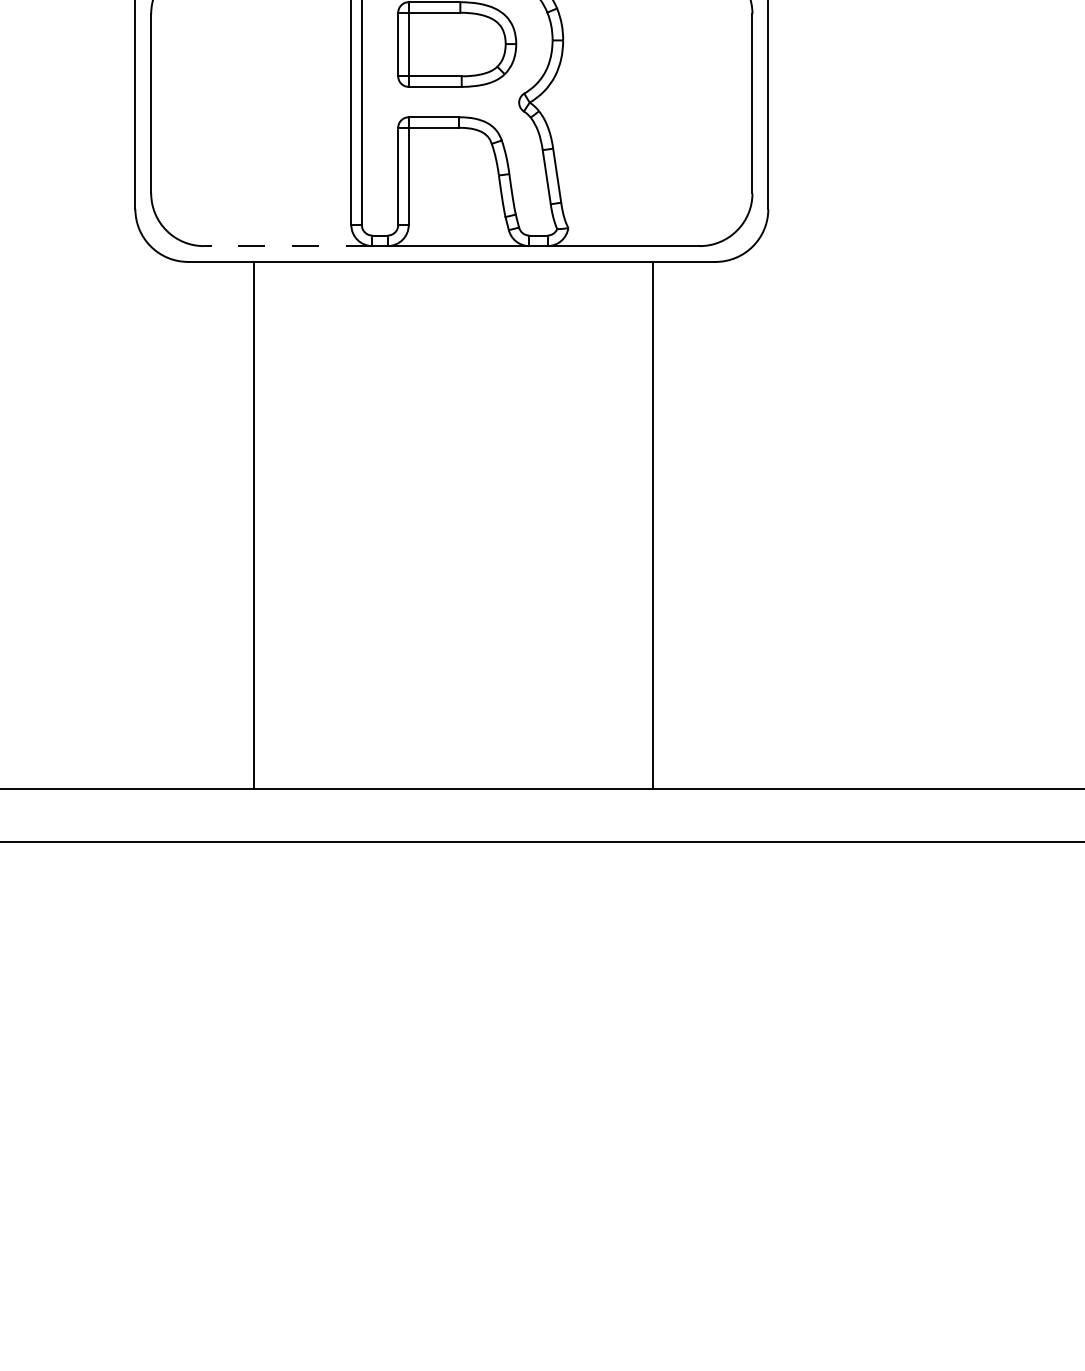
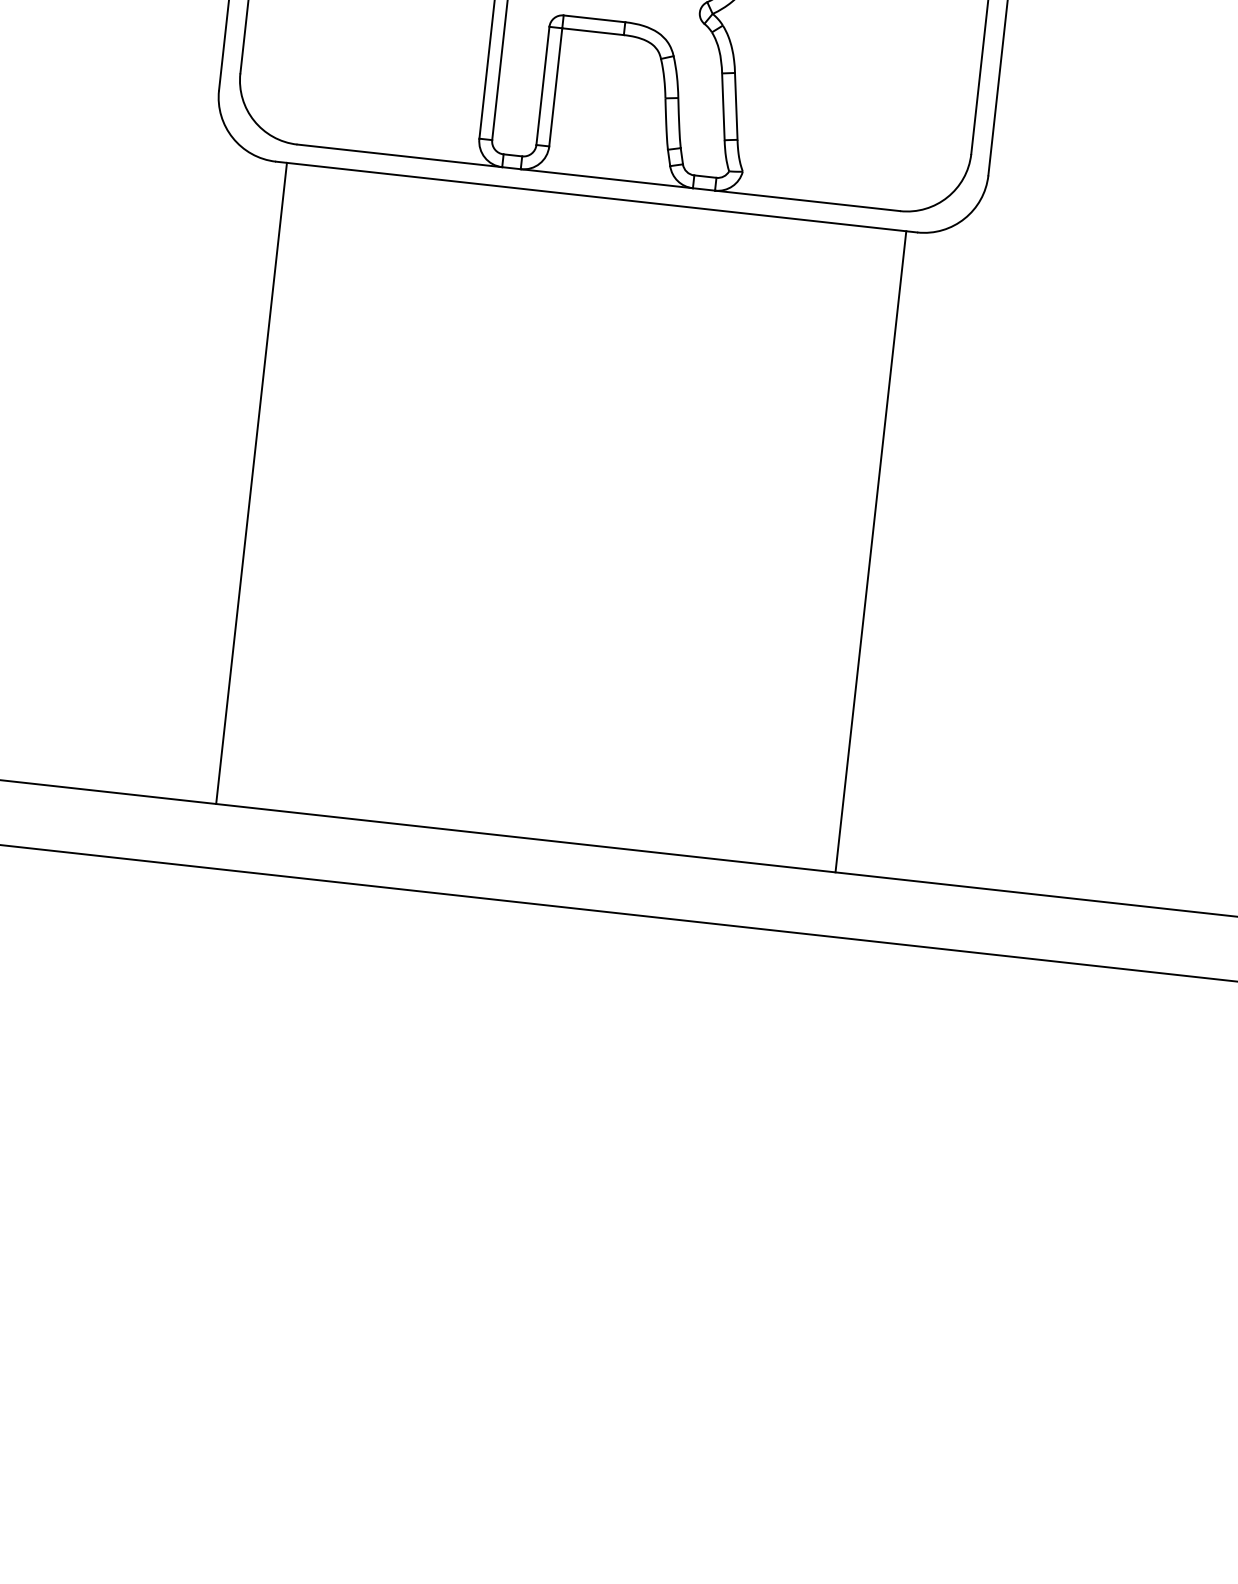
line: (287, 246) -> (398, 156), dashed -> solid
line: (254, 525) -> (252, 483), moved
line: (652, 525) -> (870, 551), moved

